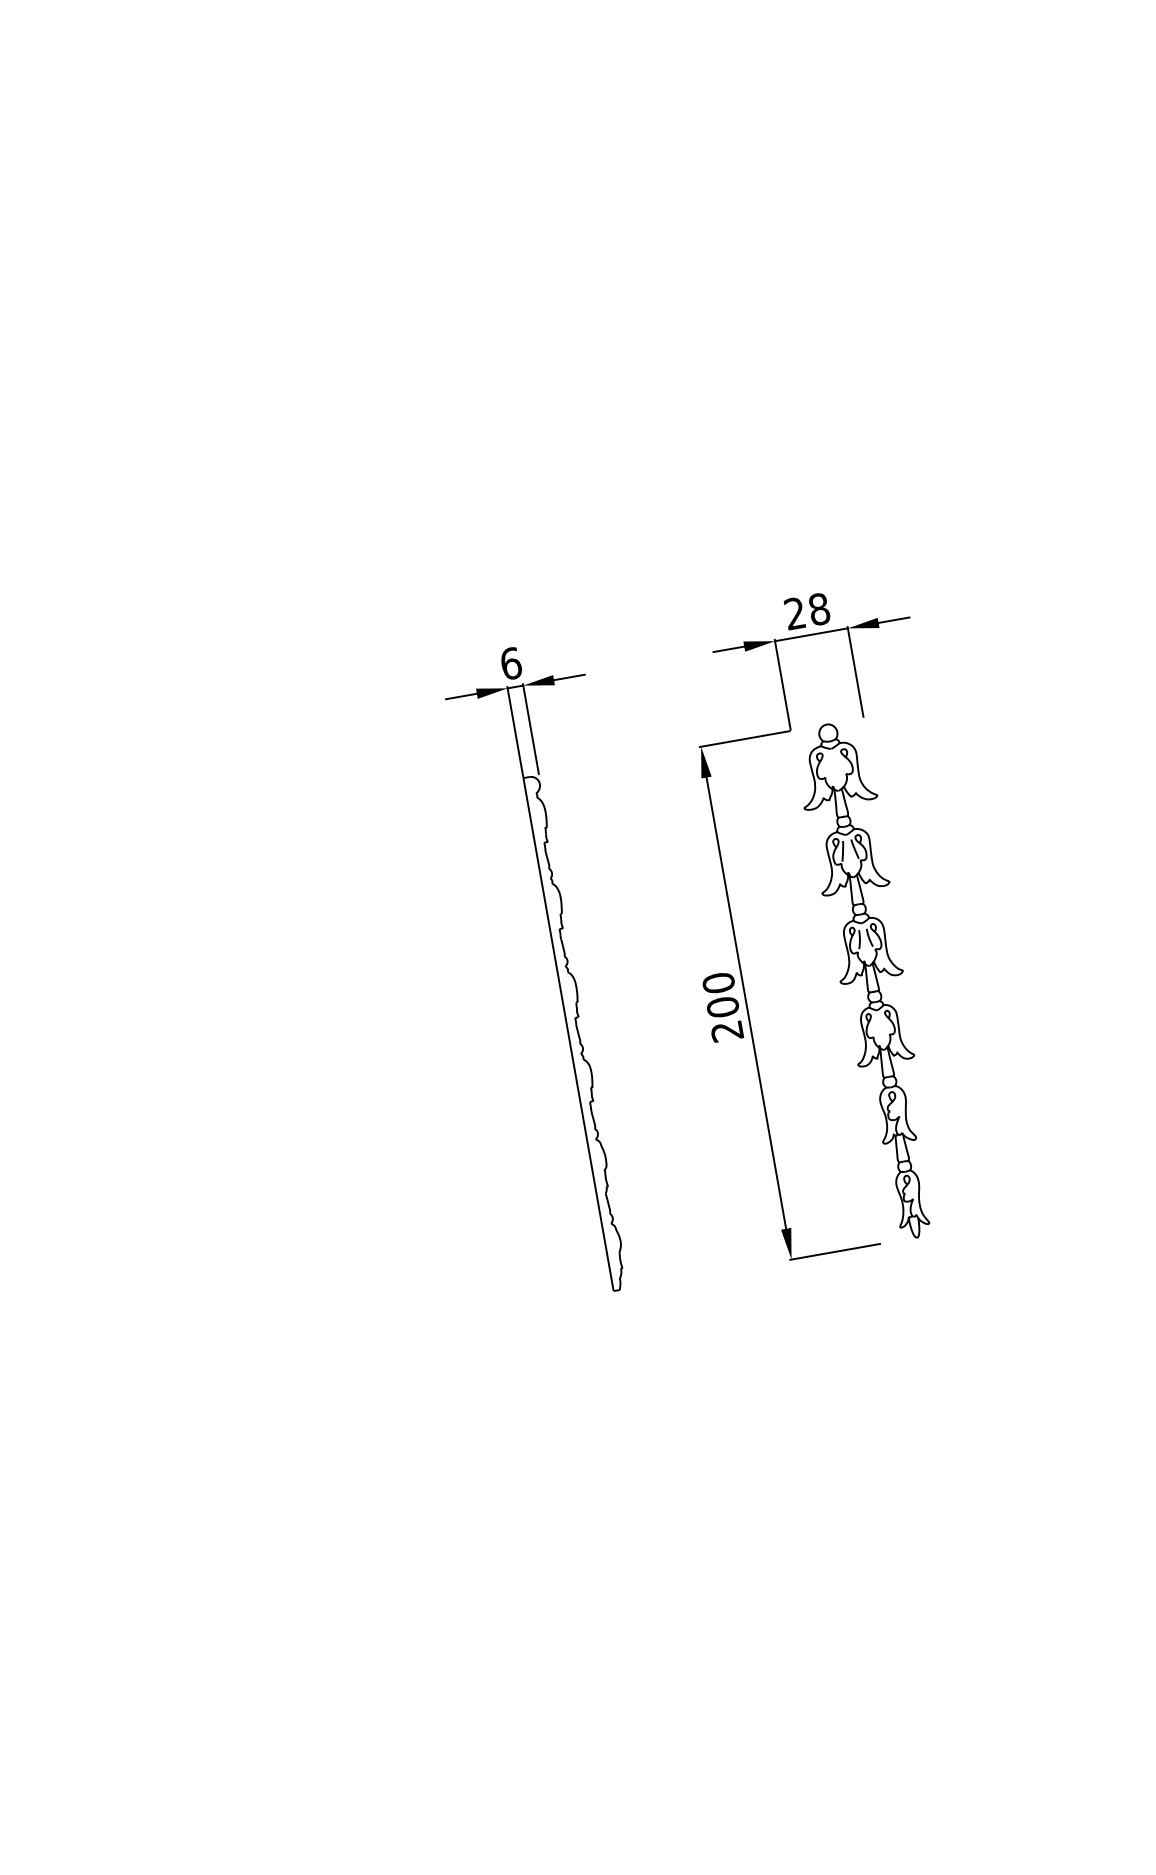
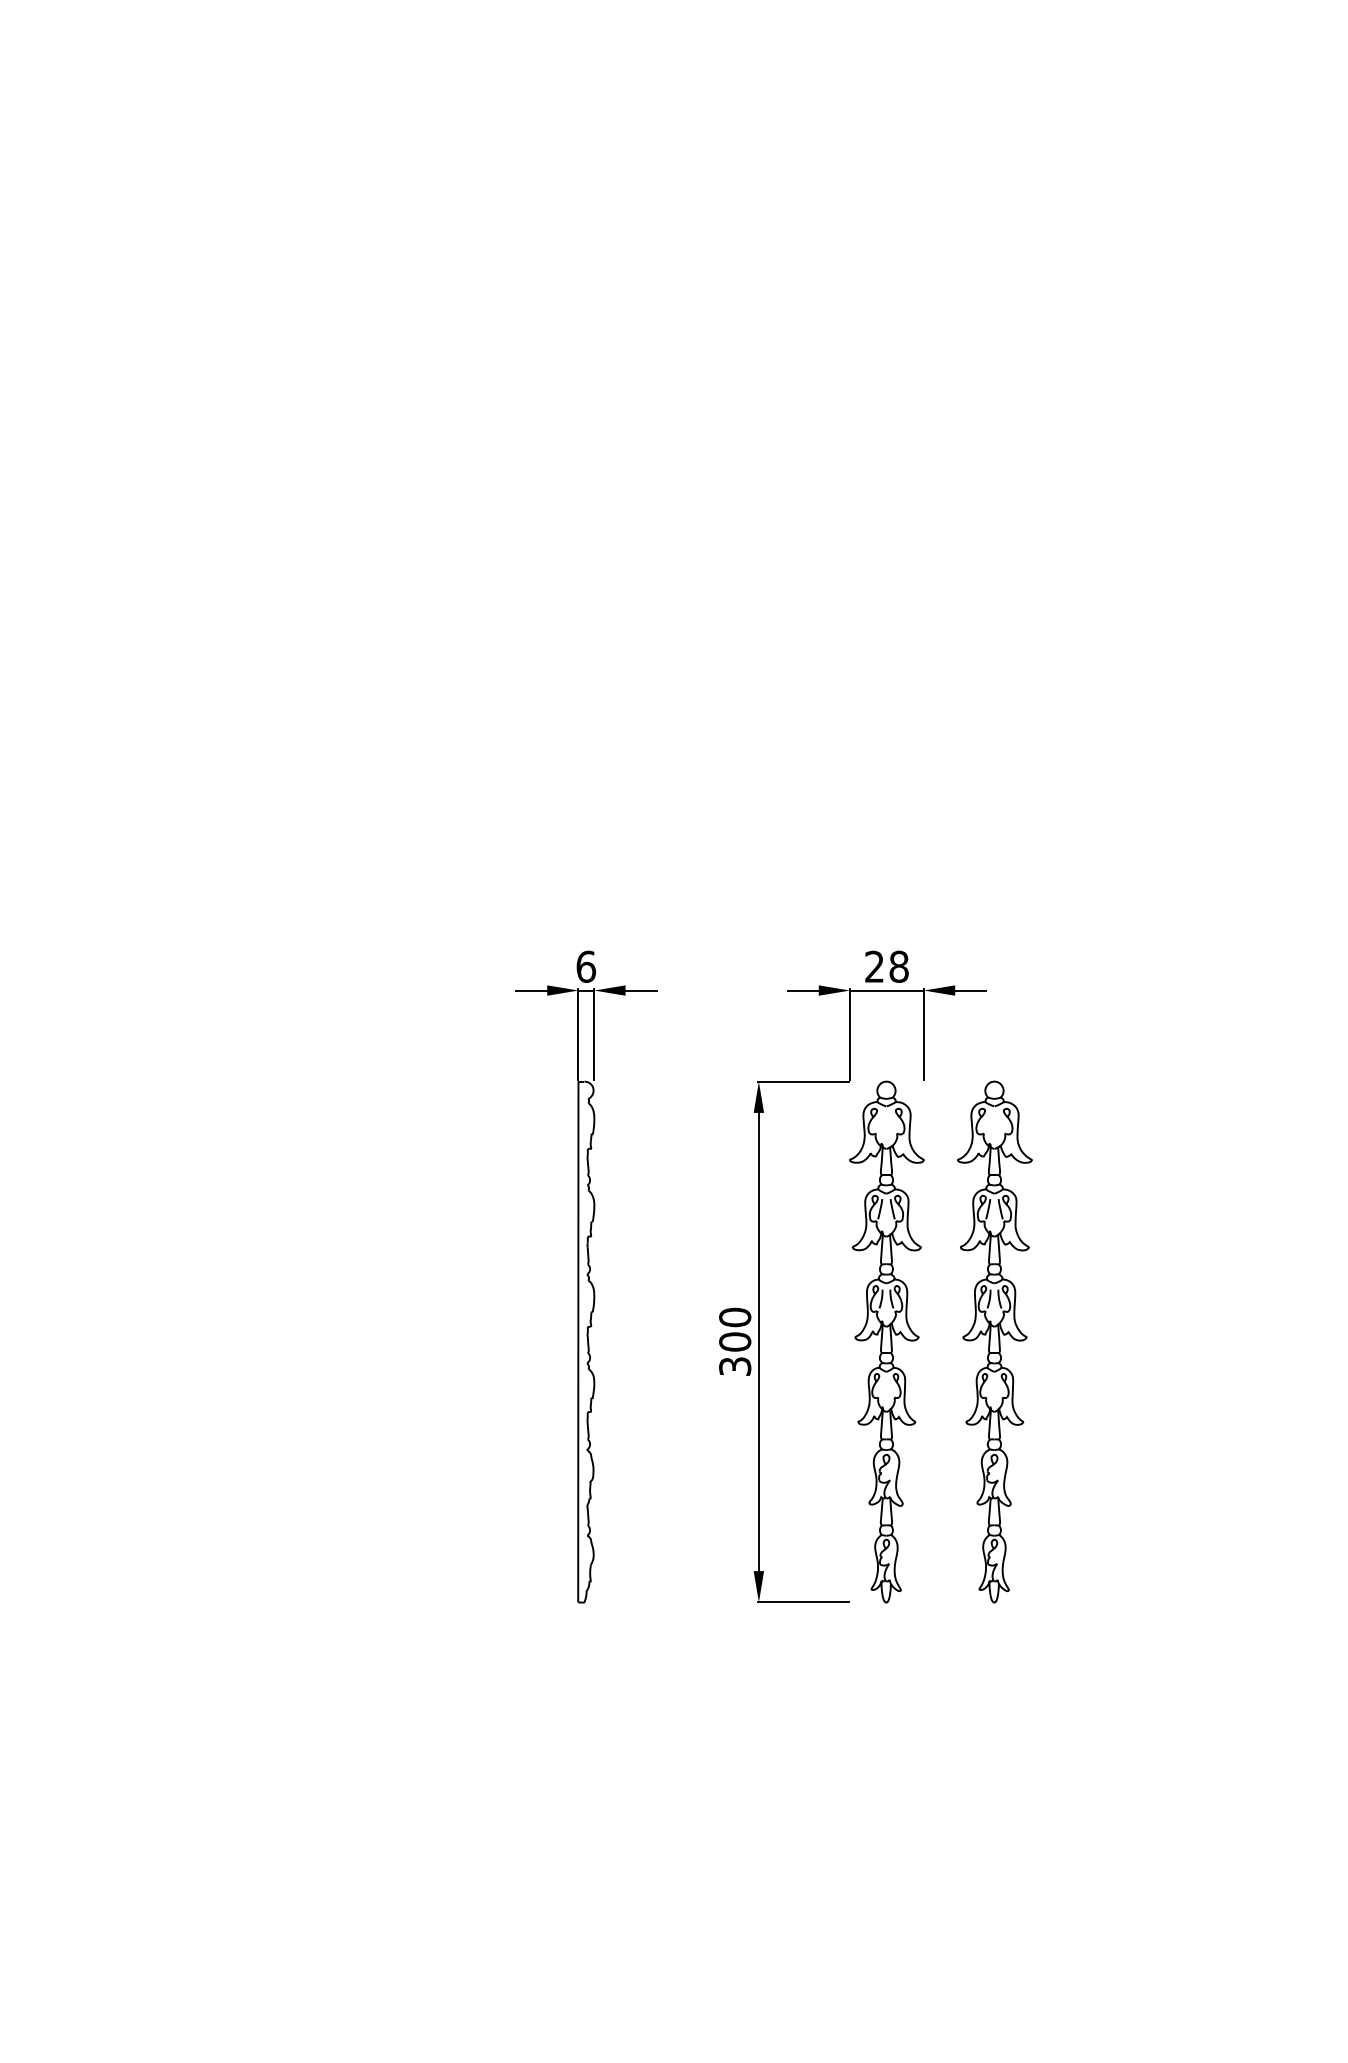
part: (978, 961) -> (994, 1341), added
text: (727, 1031) -> (735, 1366), 200 -> 300

